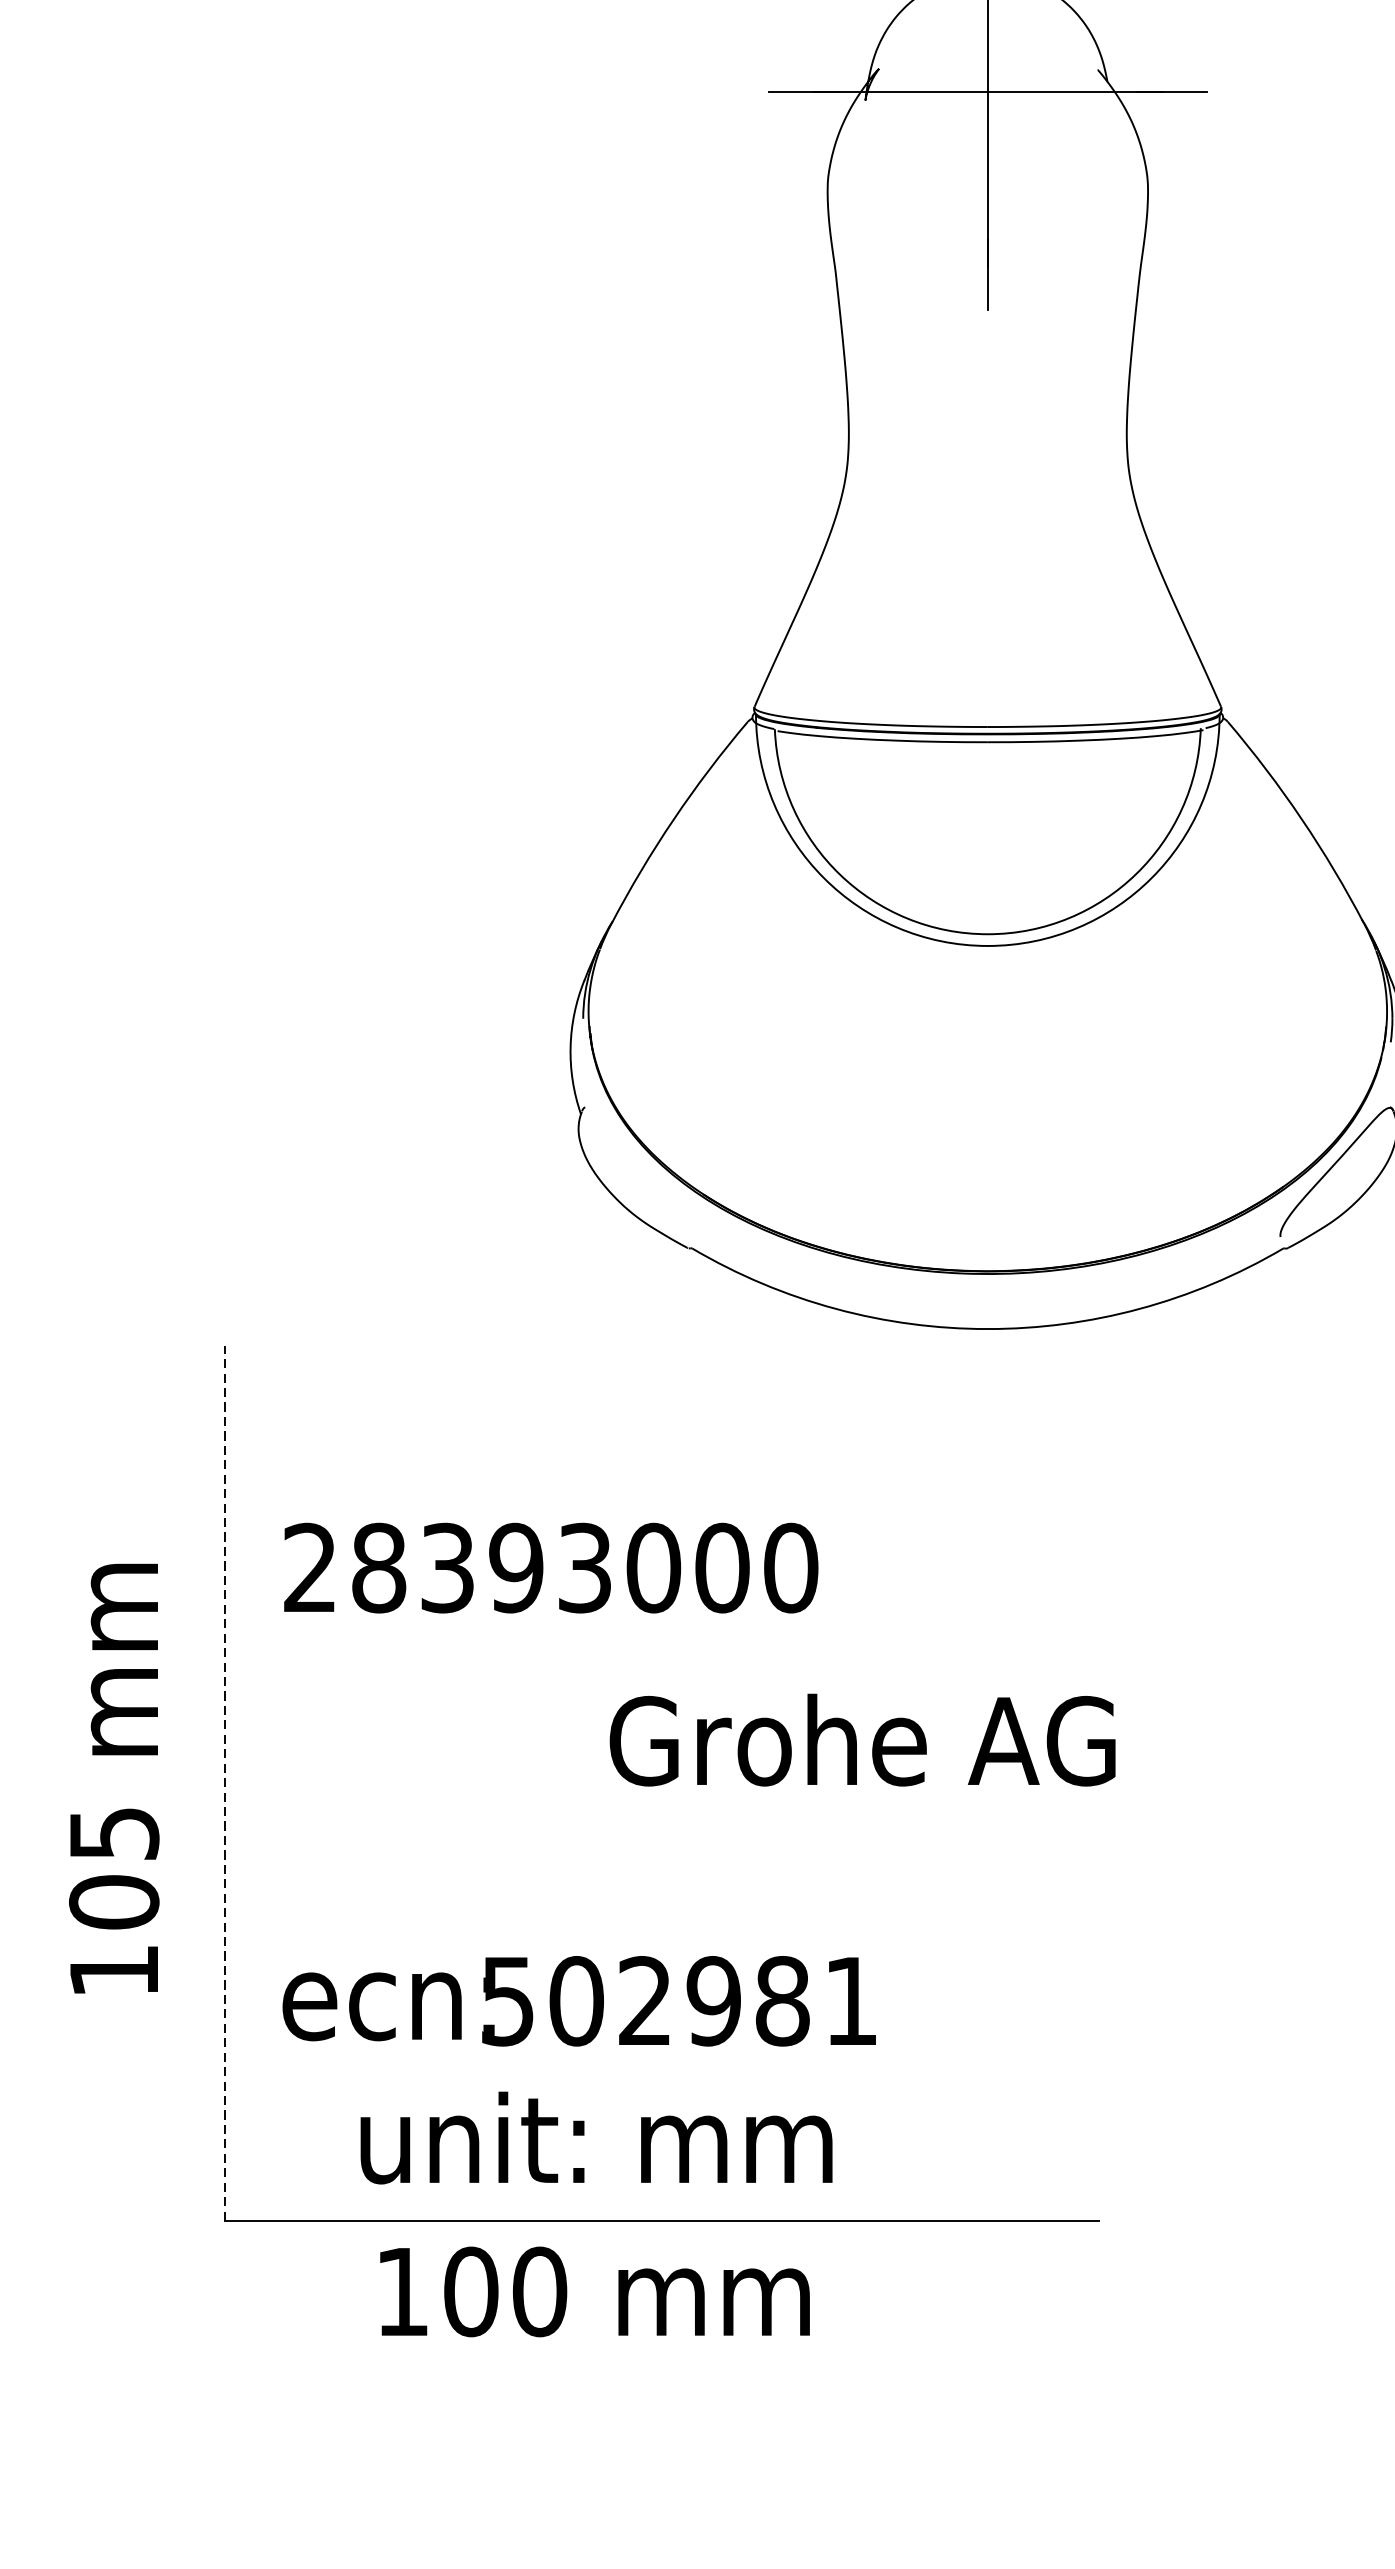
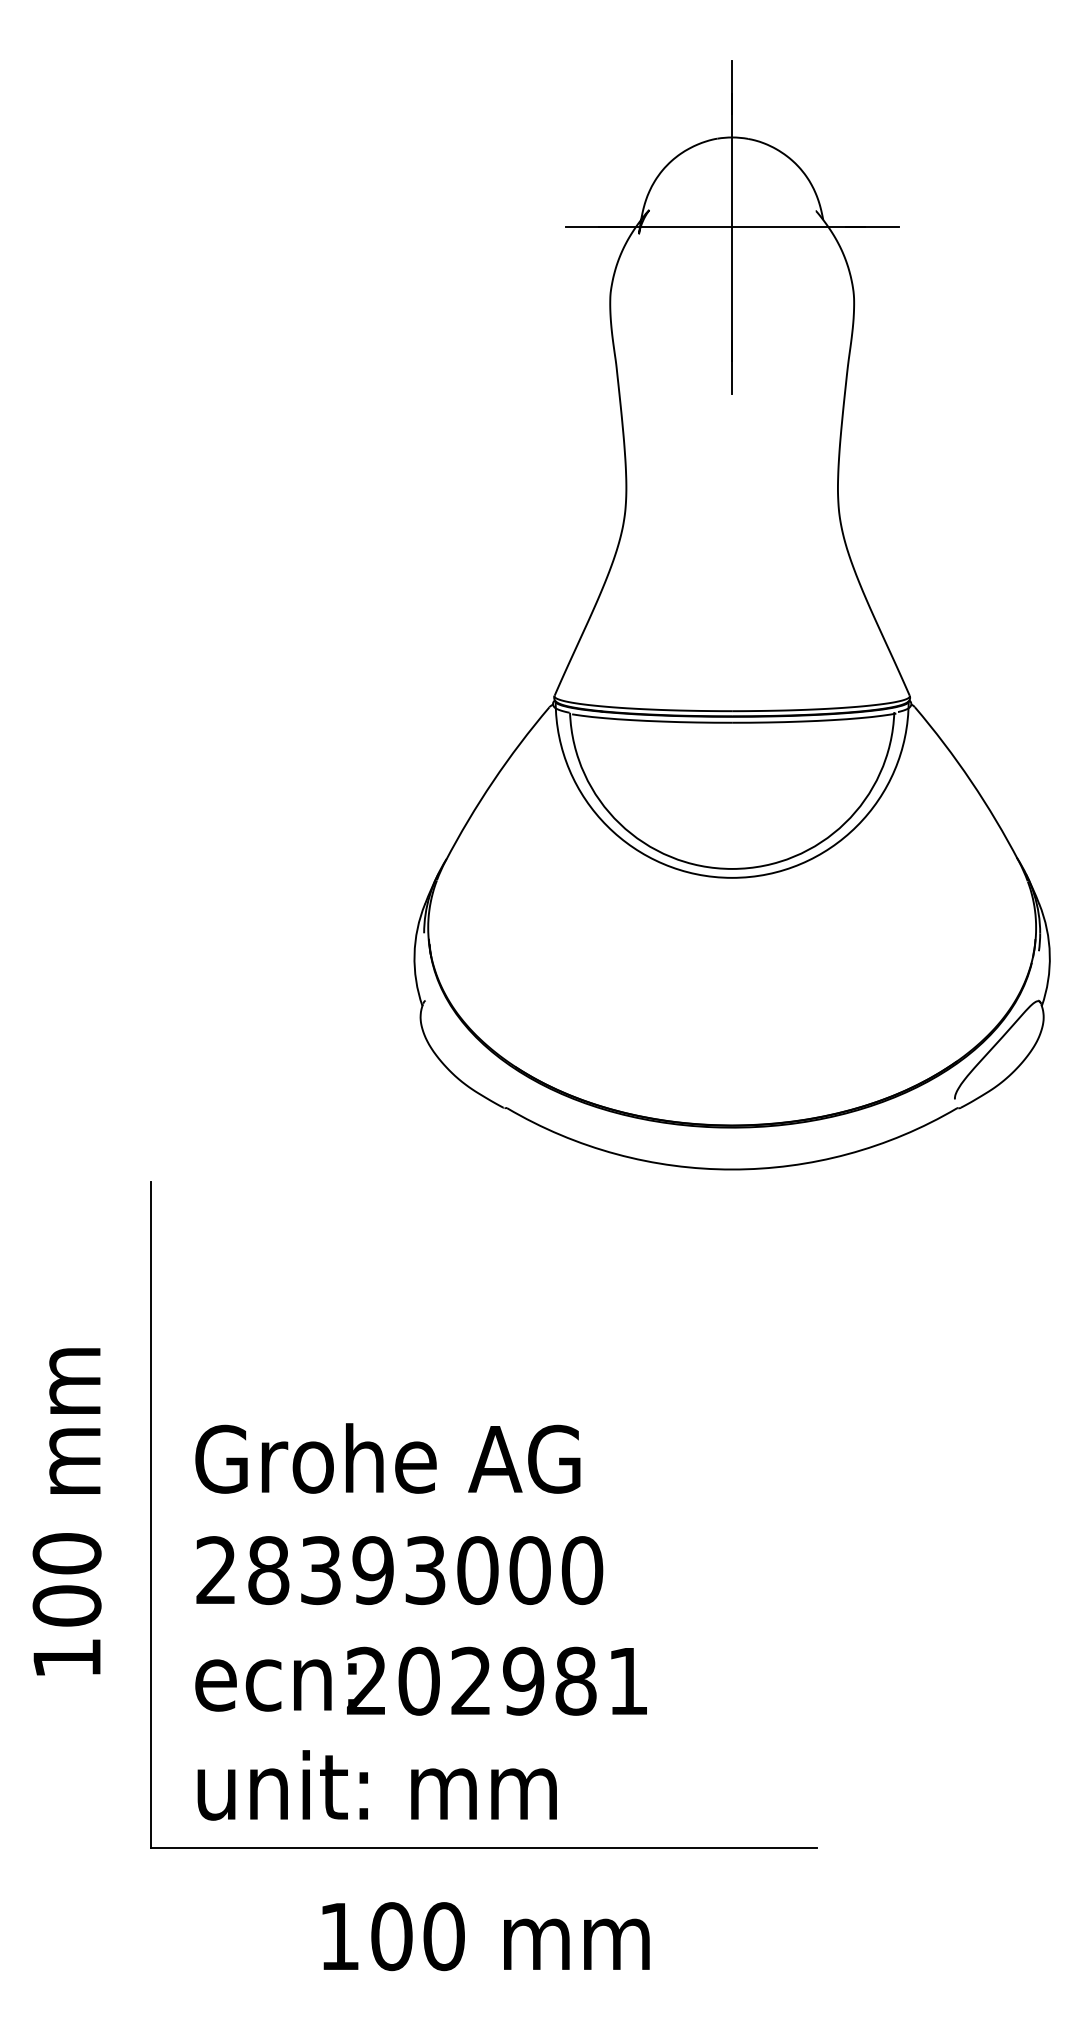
text: (550, 1568) -> (399, 1570), moved
text: (862, 1740) -> (387, 1458), moved
line: (225, 1782) -> (151, 1514), dashed -> solid
text: (113, 1833) -> (66, 1553), 105 -> 100
text: (507, 2000) -> (366, 1680), 502981 -> 202981
text: (595, 2138) -> (376, 1785), moved
text: (594, 2291) -> (485, 1936), moved

